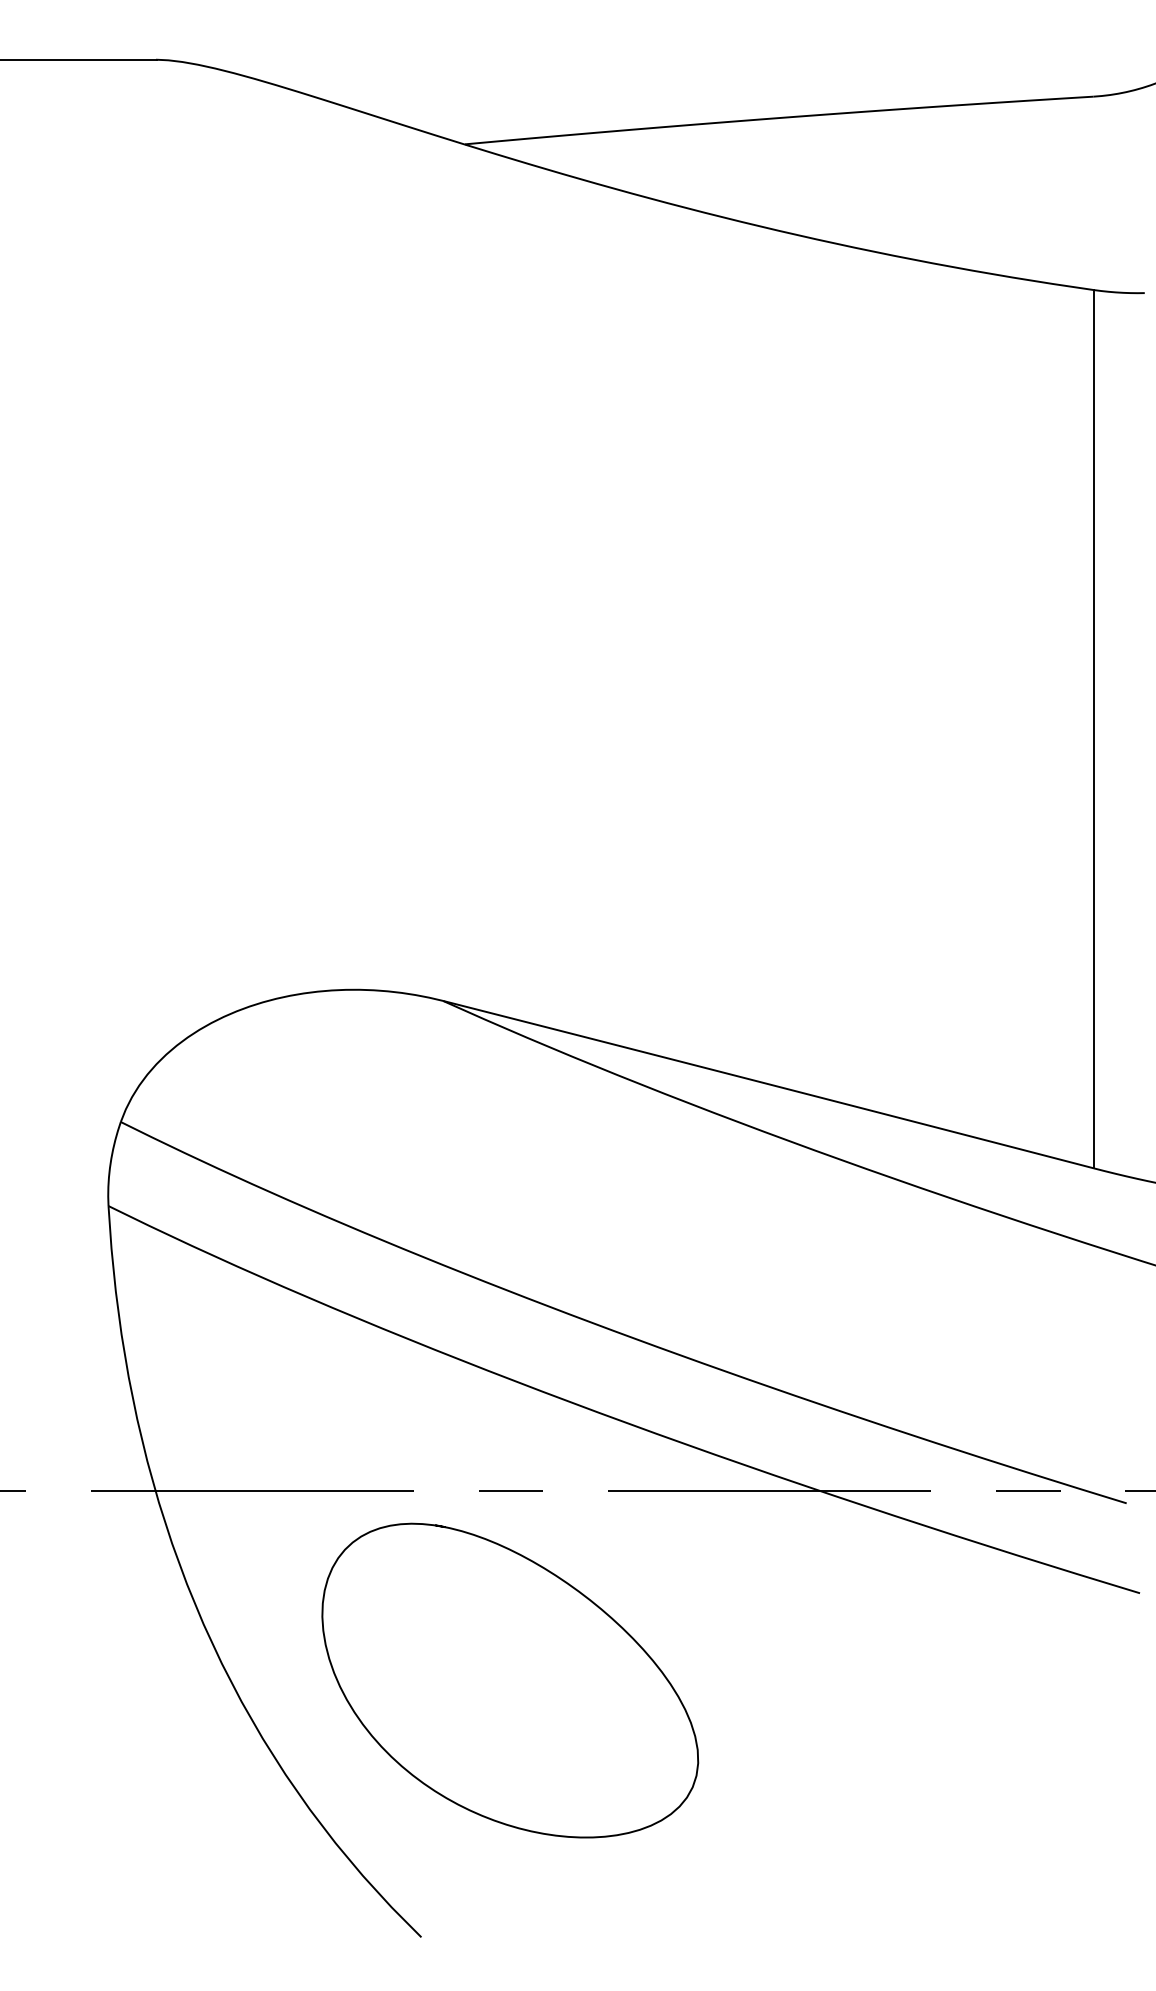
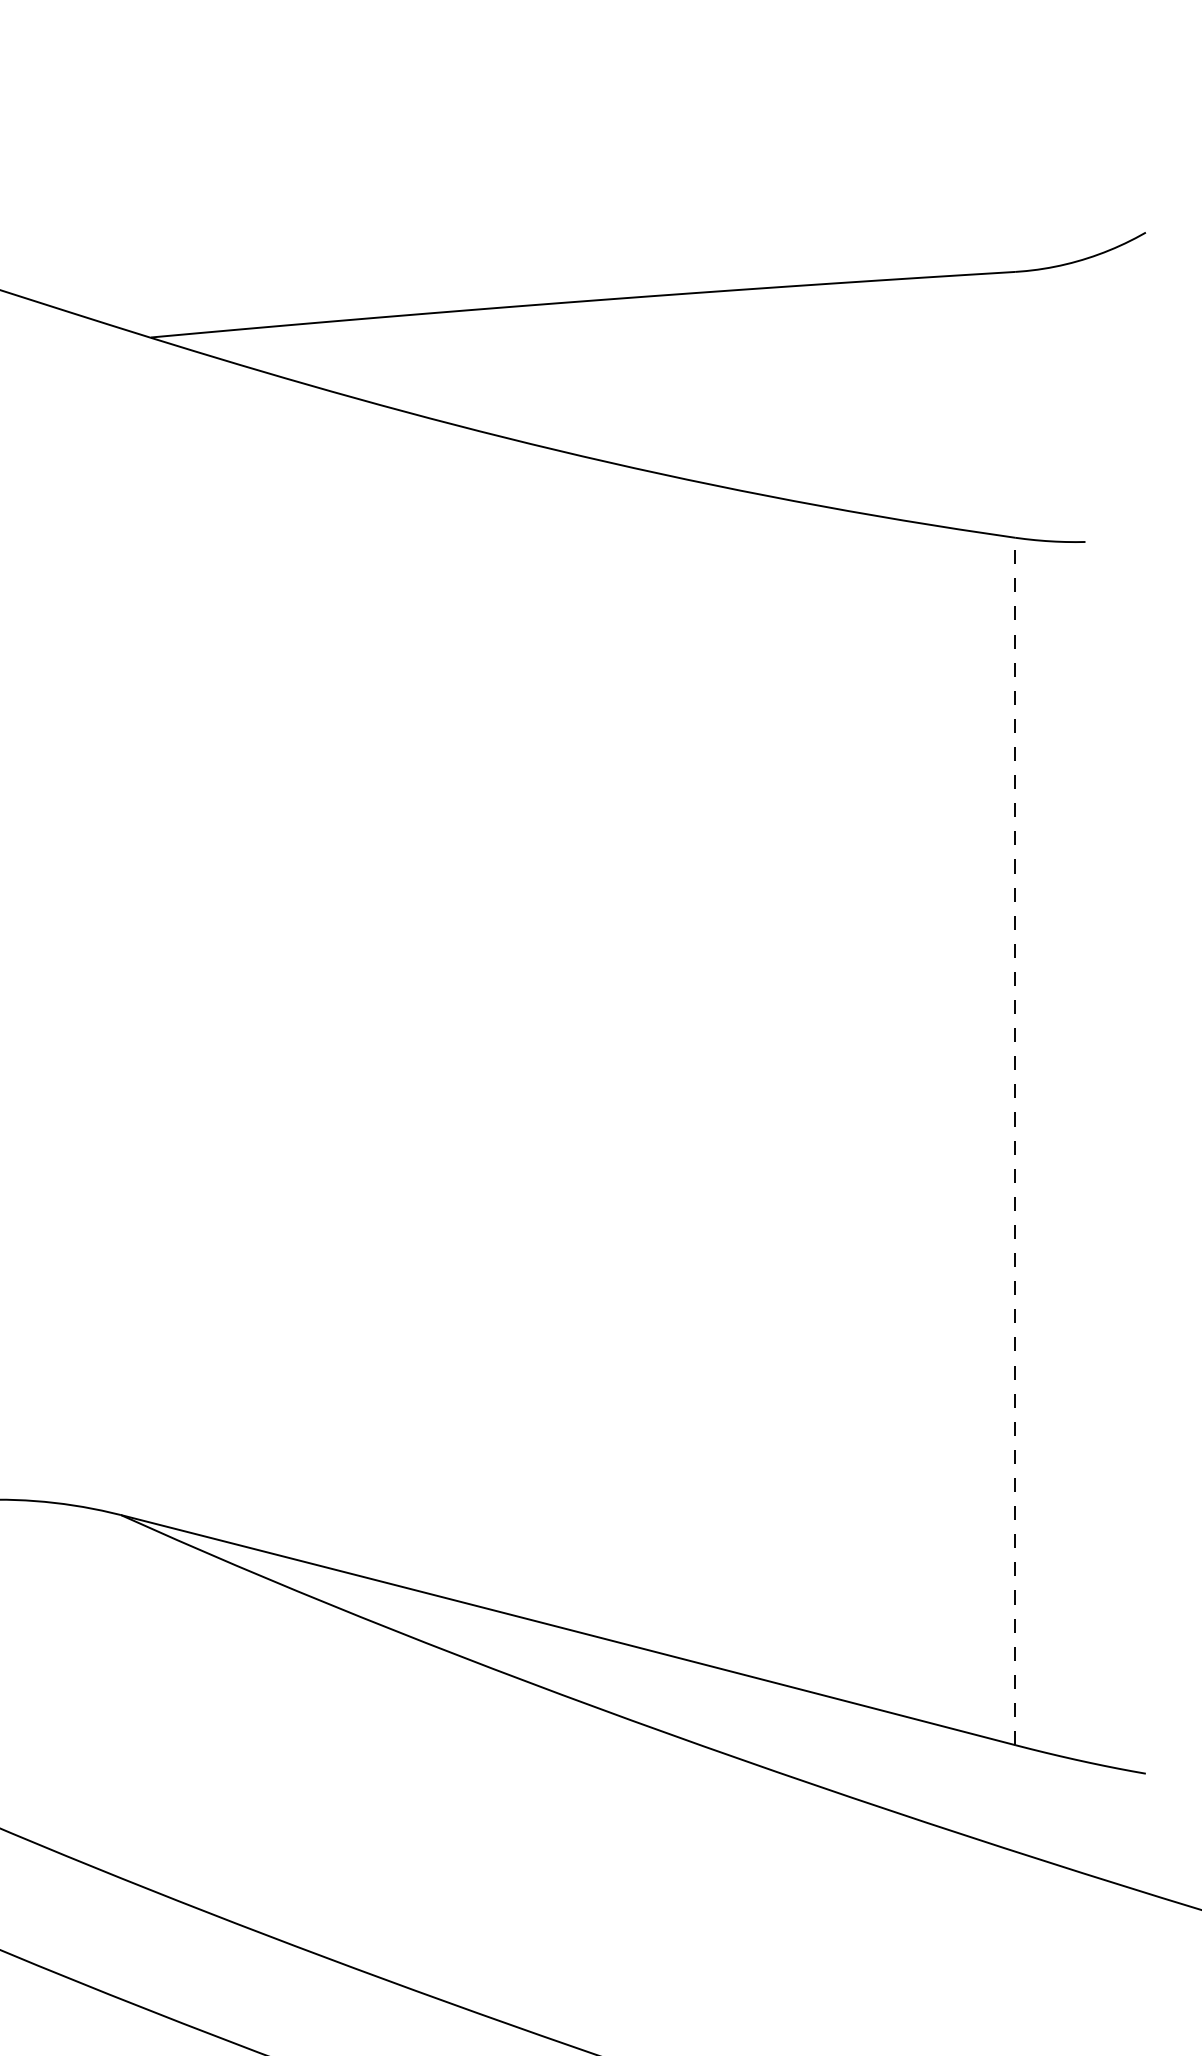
line: (1093, 728) -> (1014, 1140), solid -> dashed

